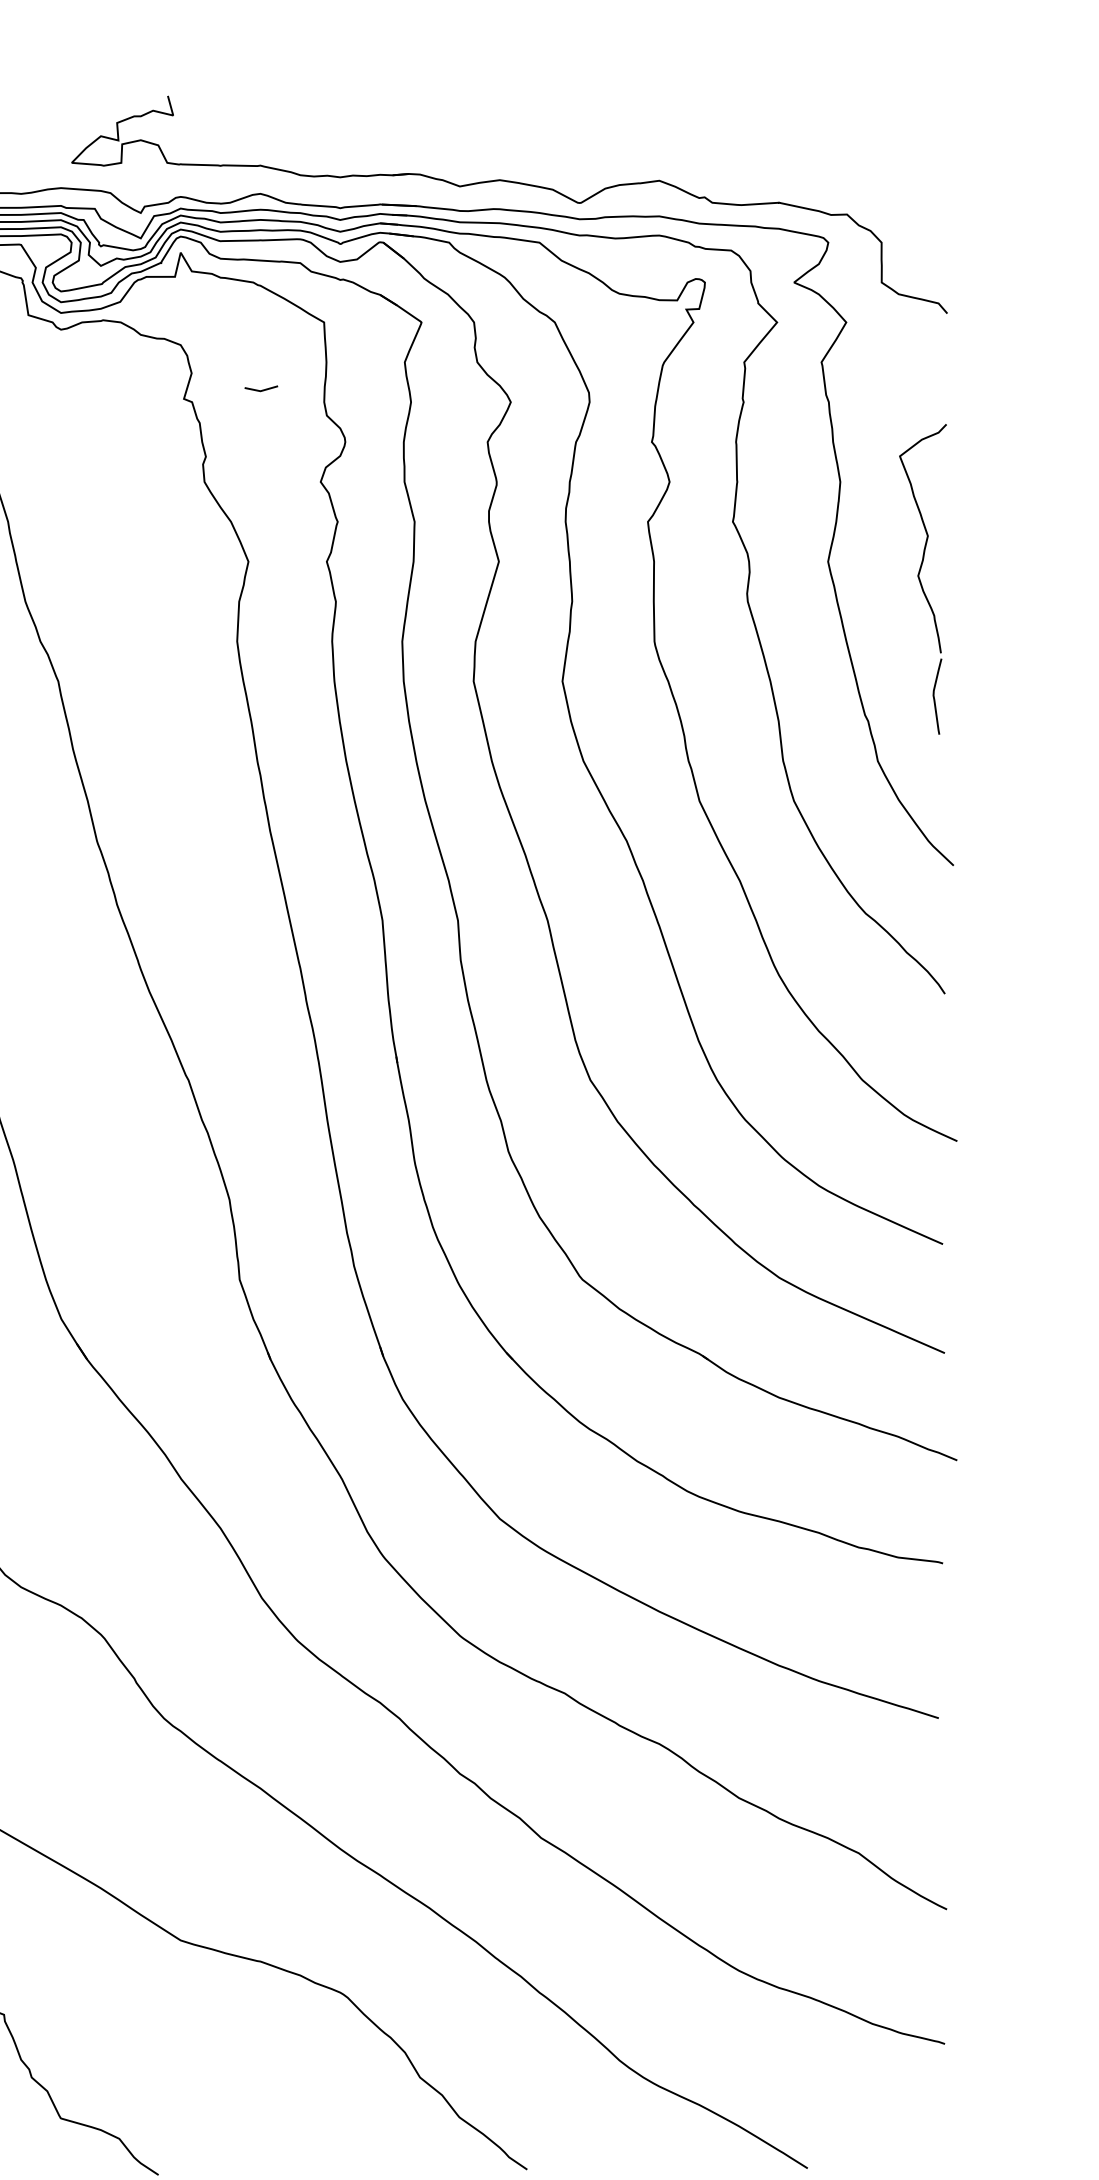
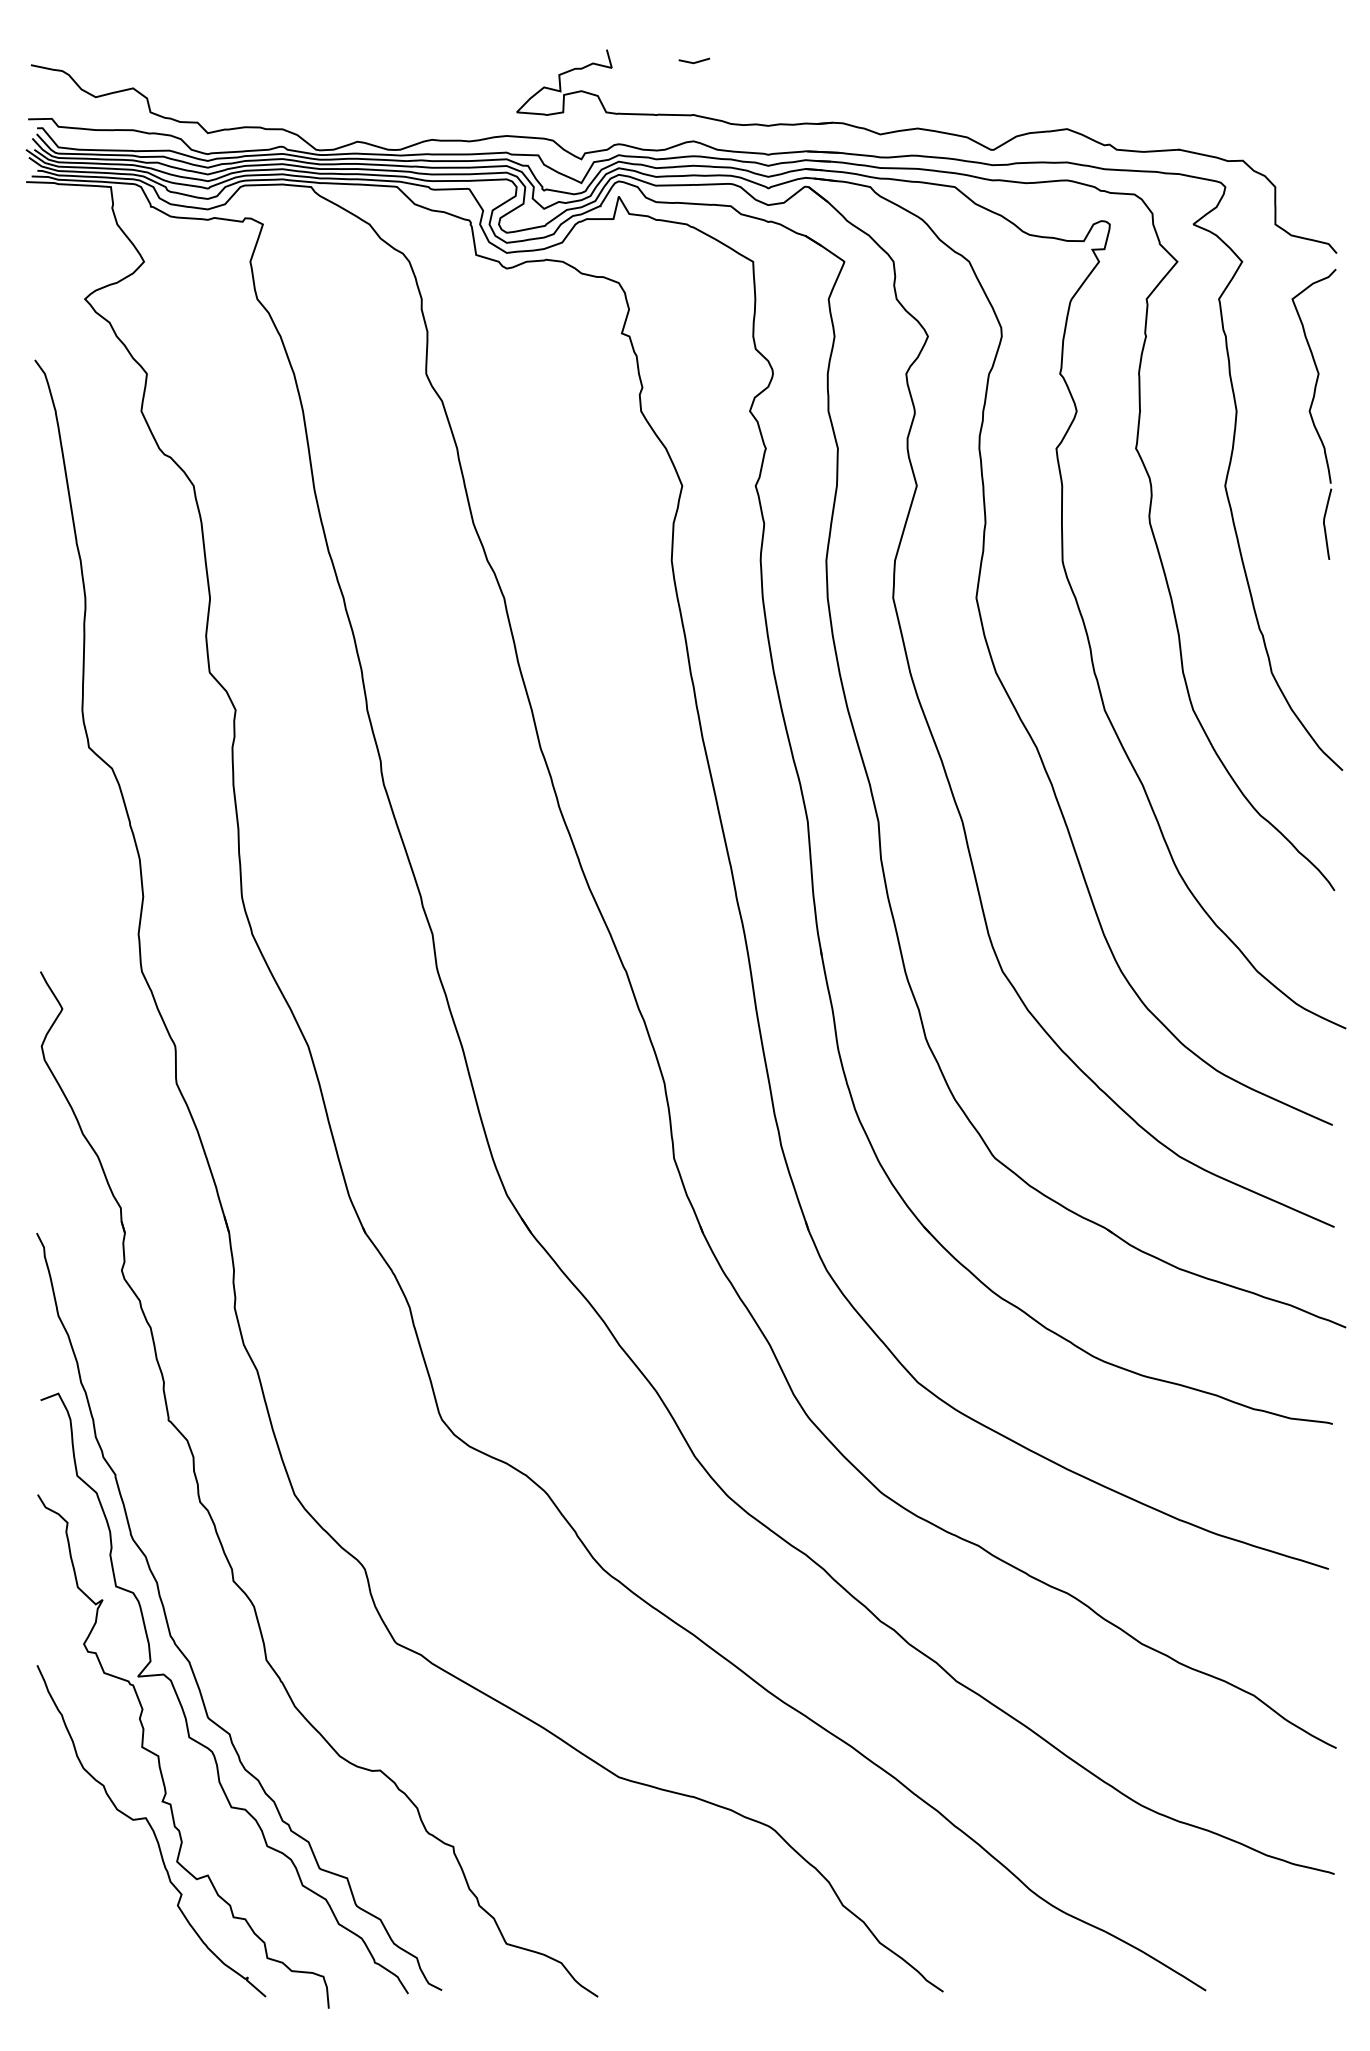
line: (262, 389) -> (695, 61), moved
part: (922, 578) -> (1313, 413), moved

